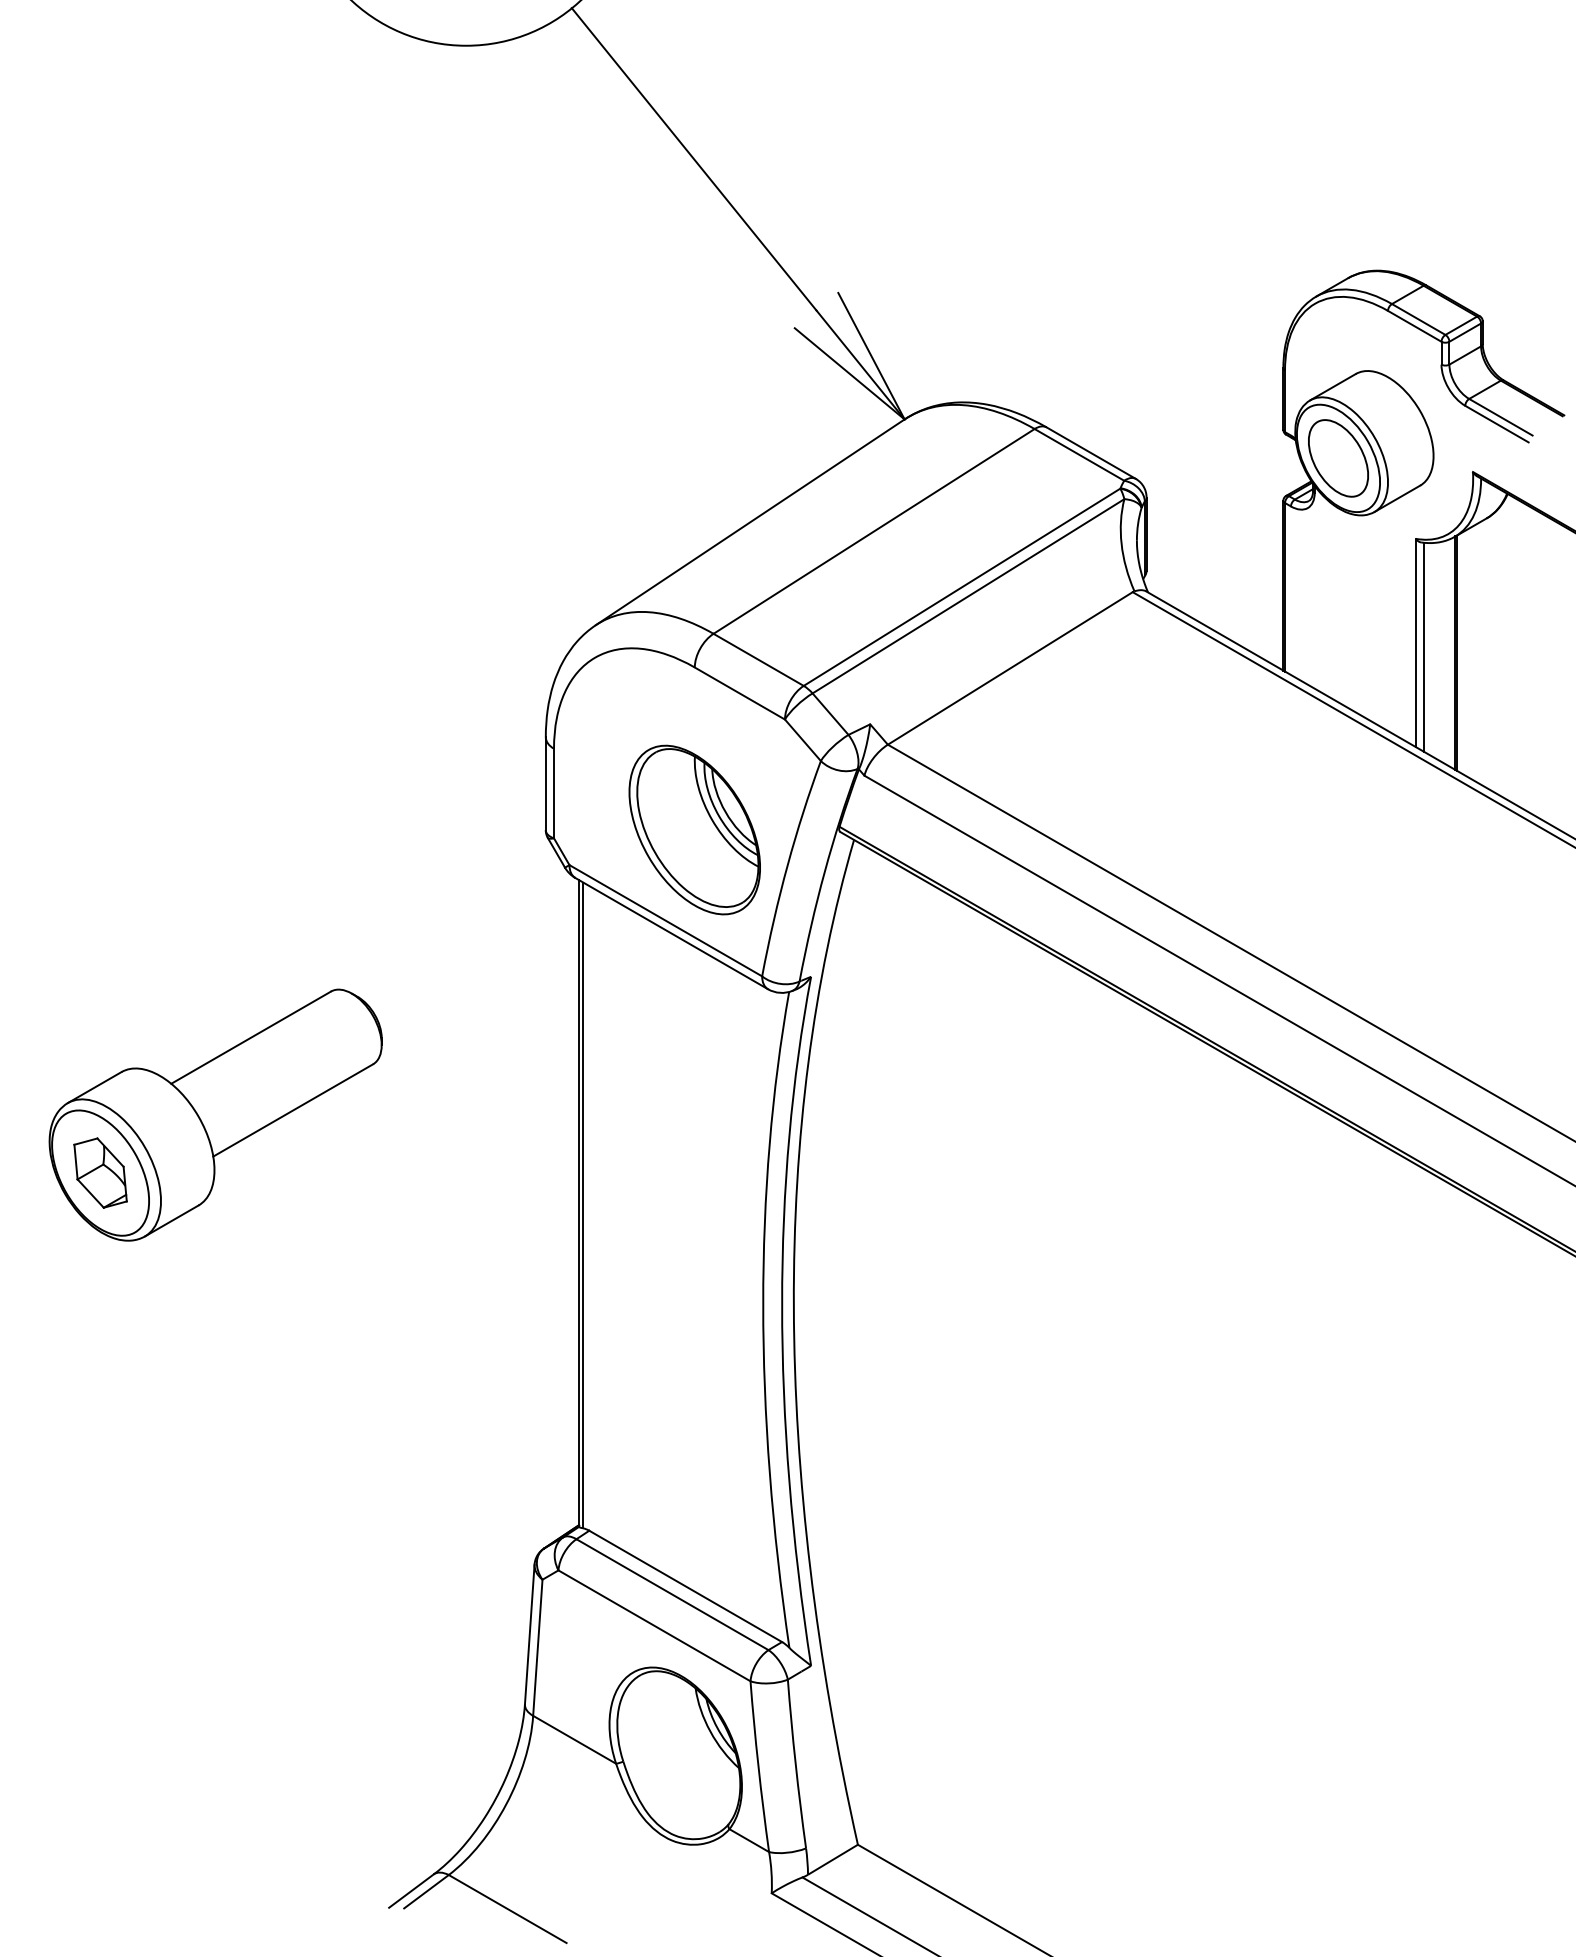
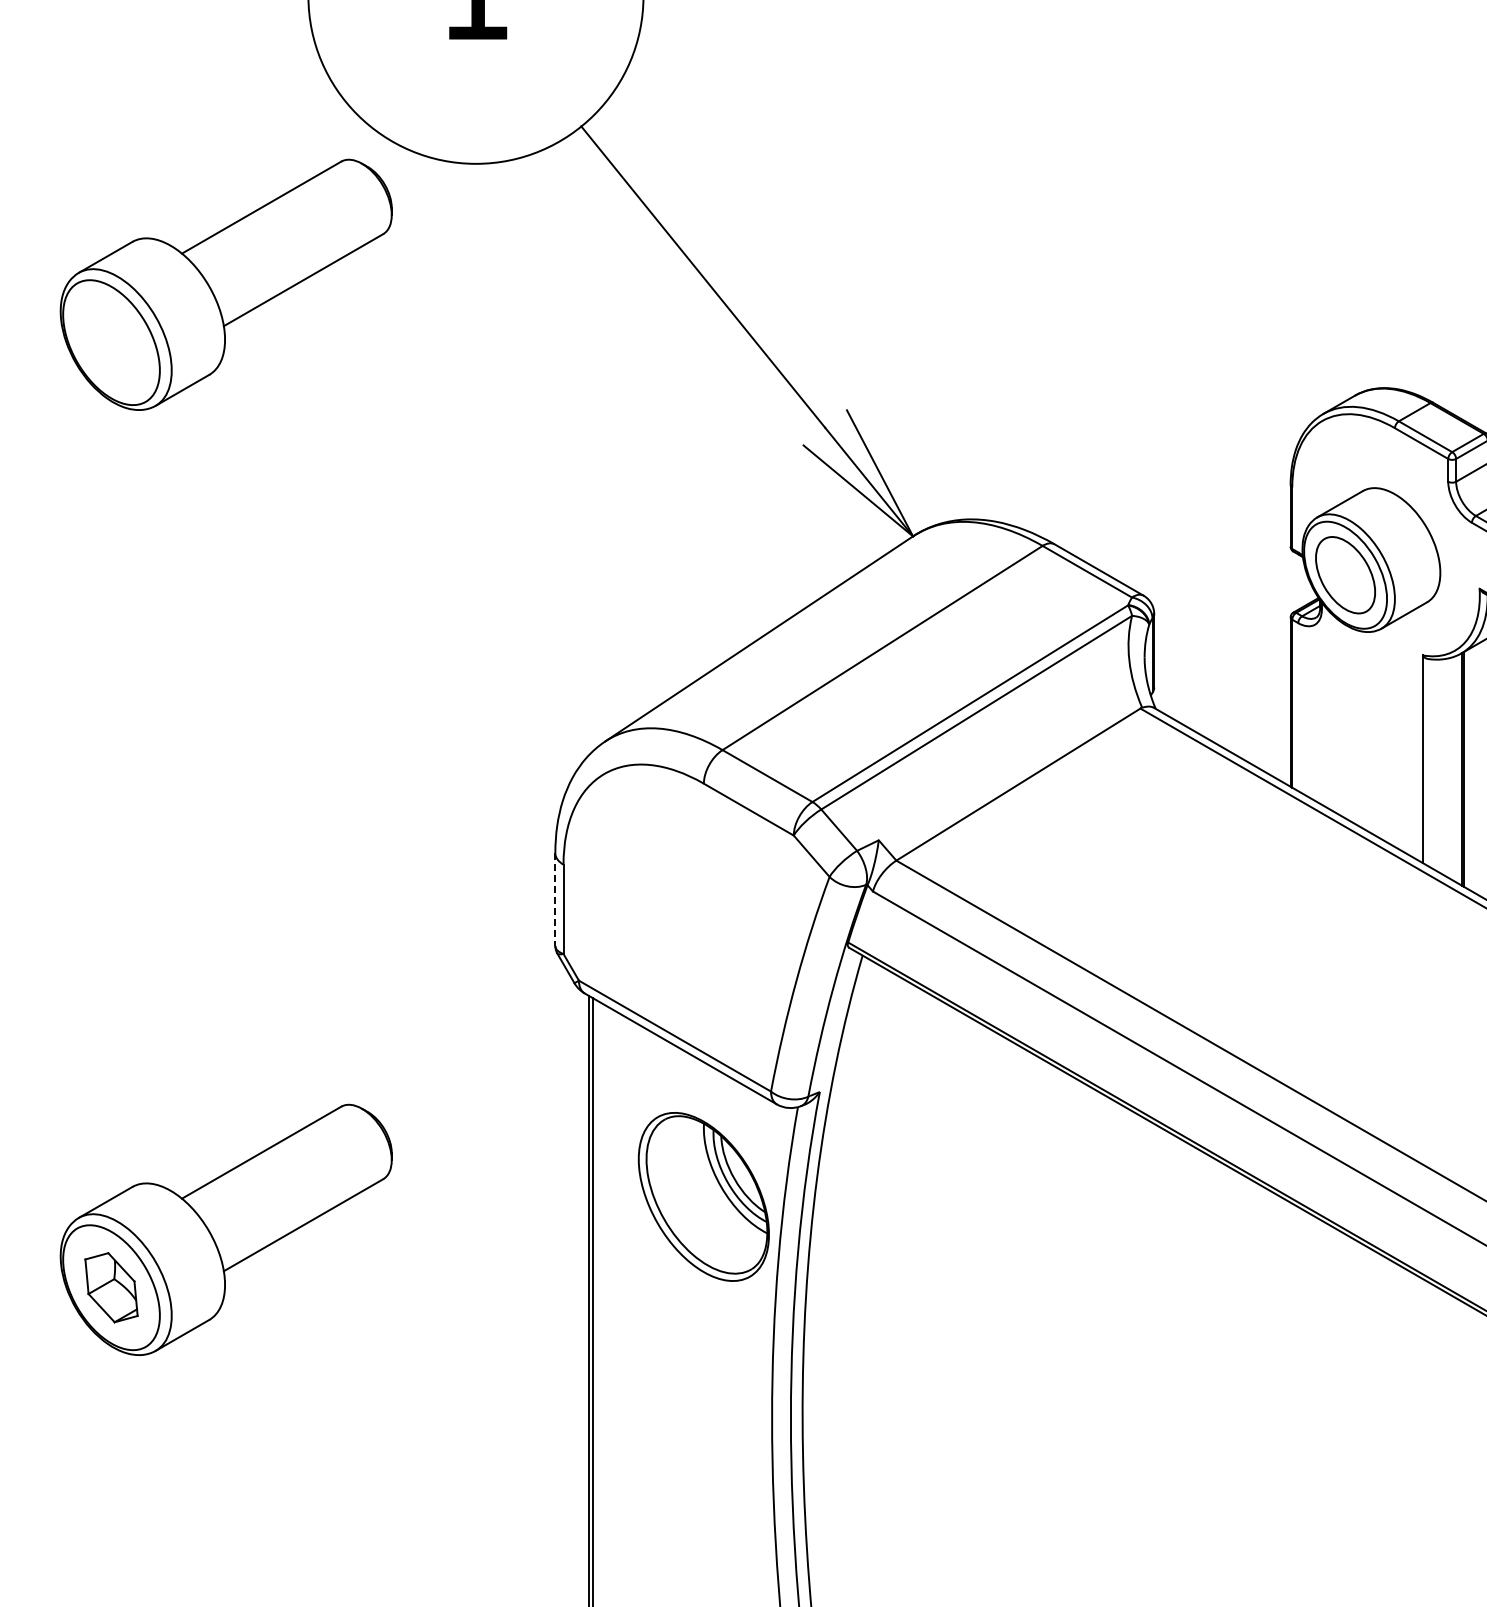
part: (215, 166) -> (226, 284), added
line: (1423, 646) -> (1430, 762), removed
line: (545, 784) -> (555, 900), solid -> dashed
part: (694, 829) -> (703, 1196), moved

